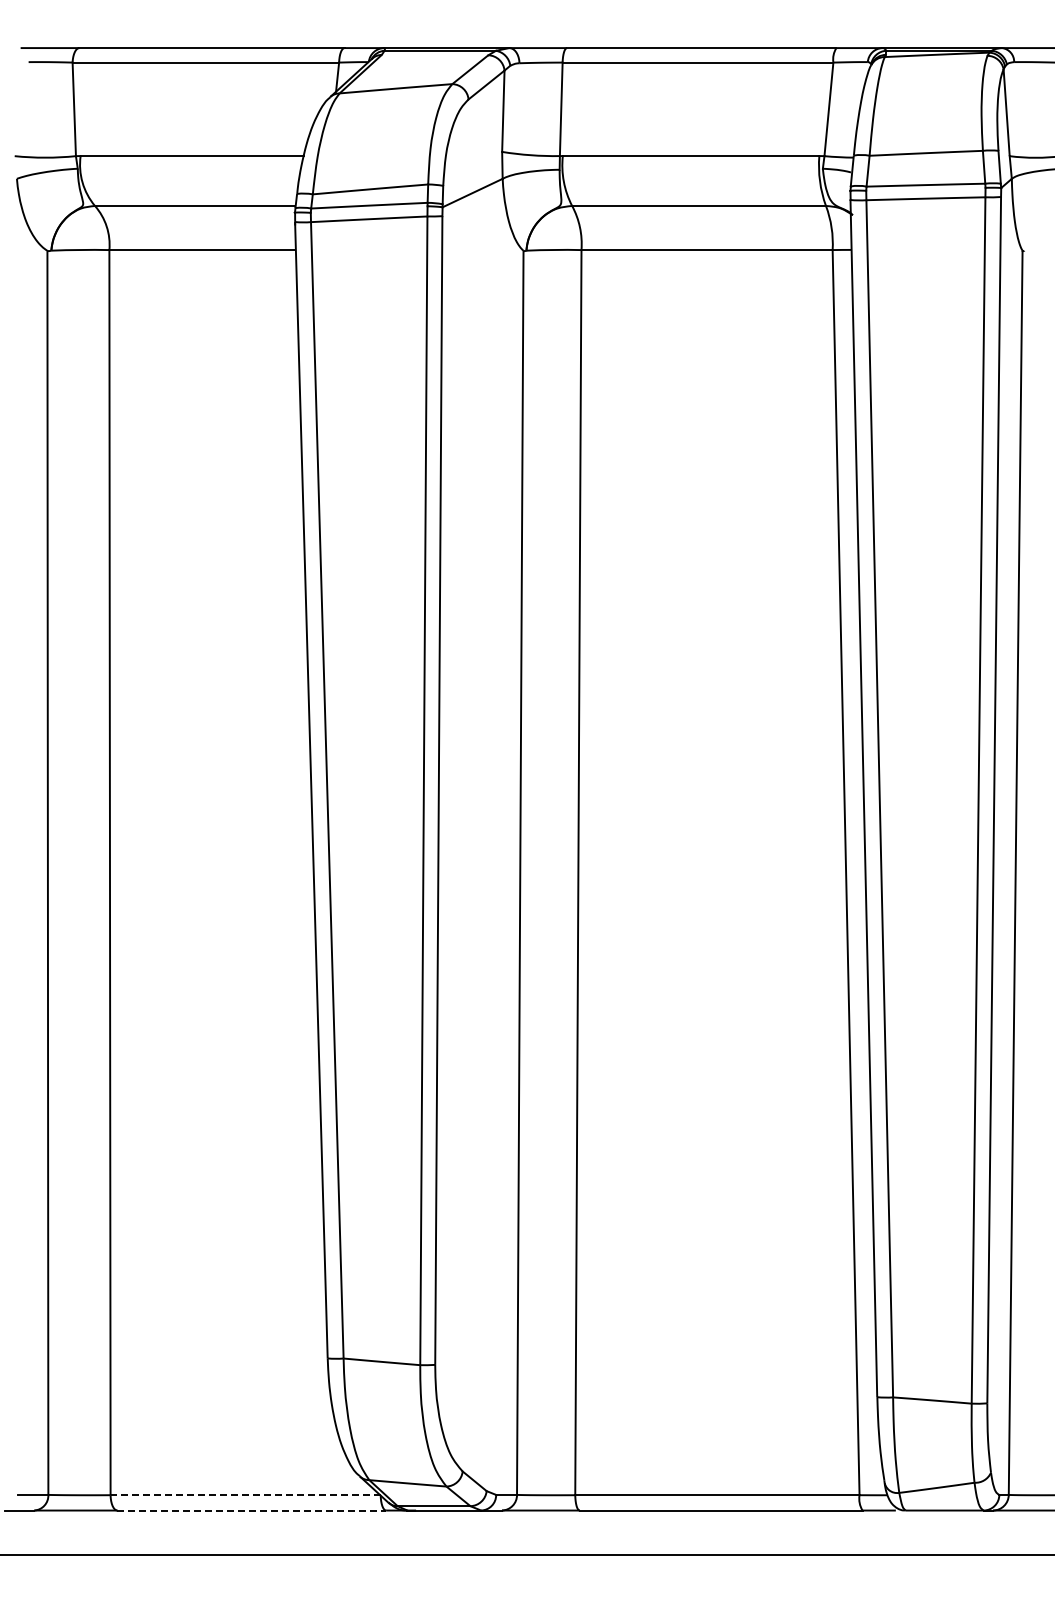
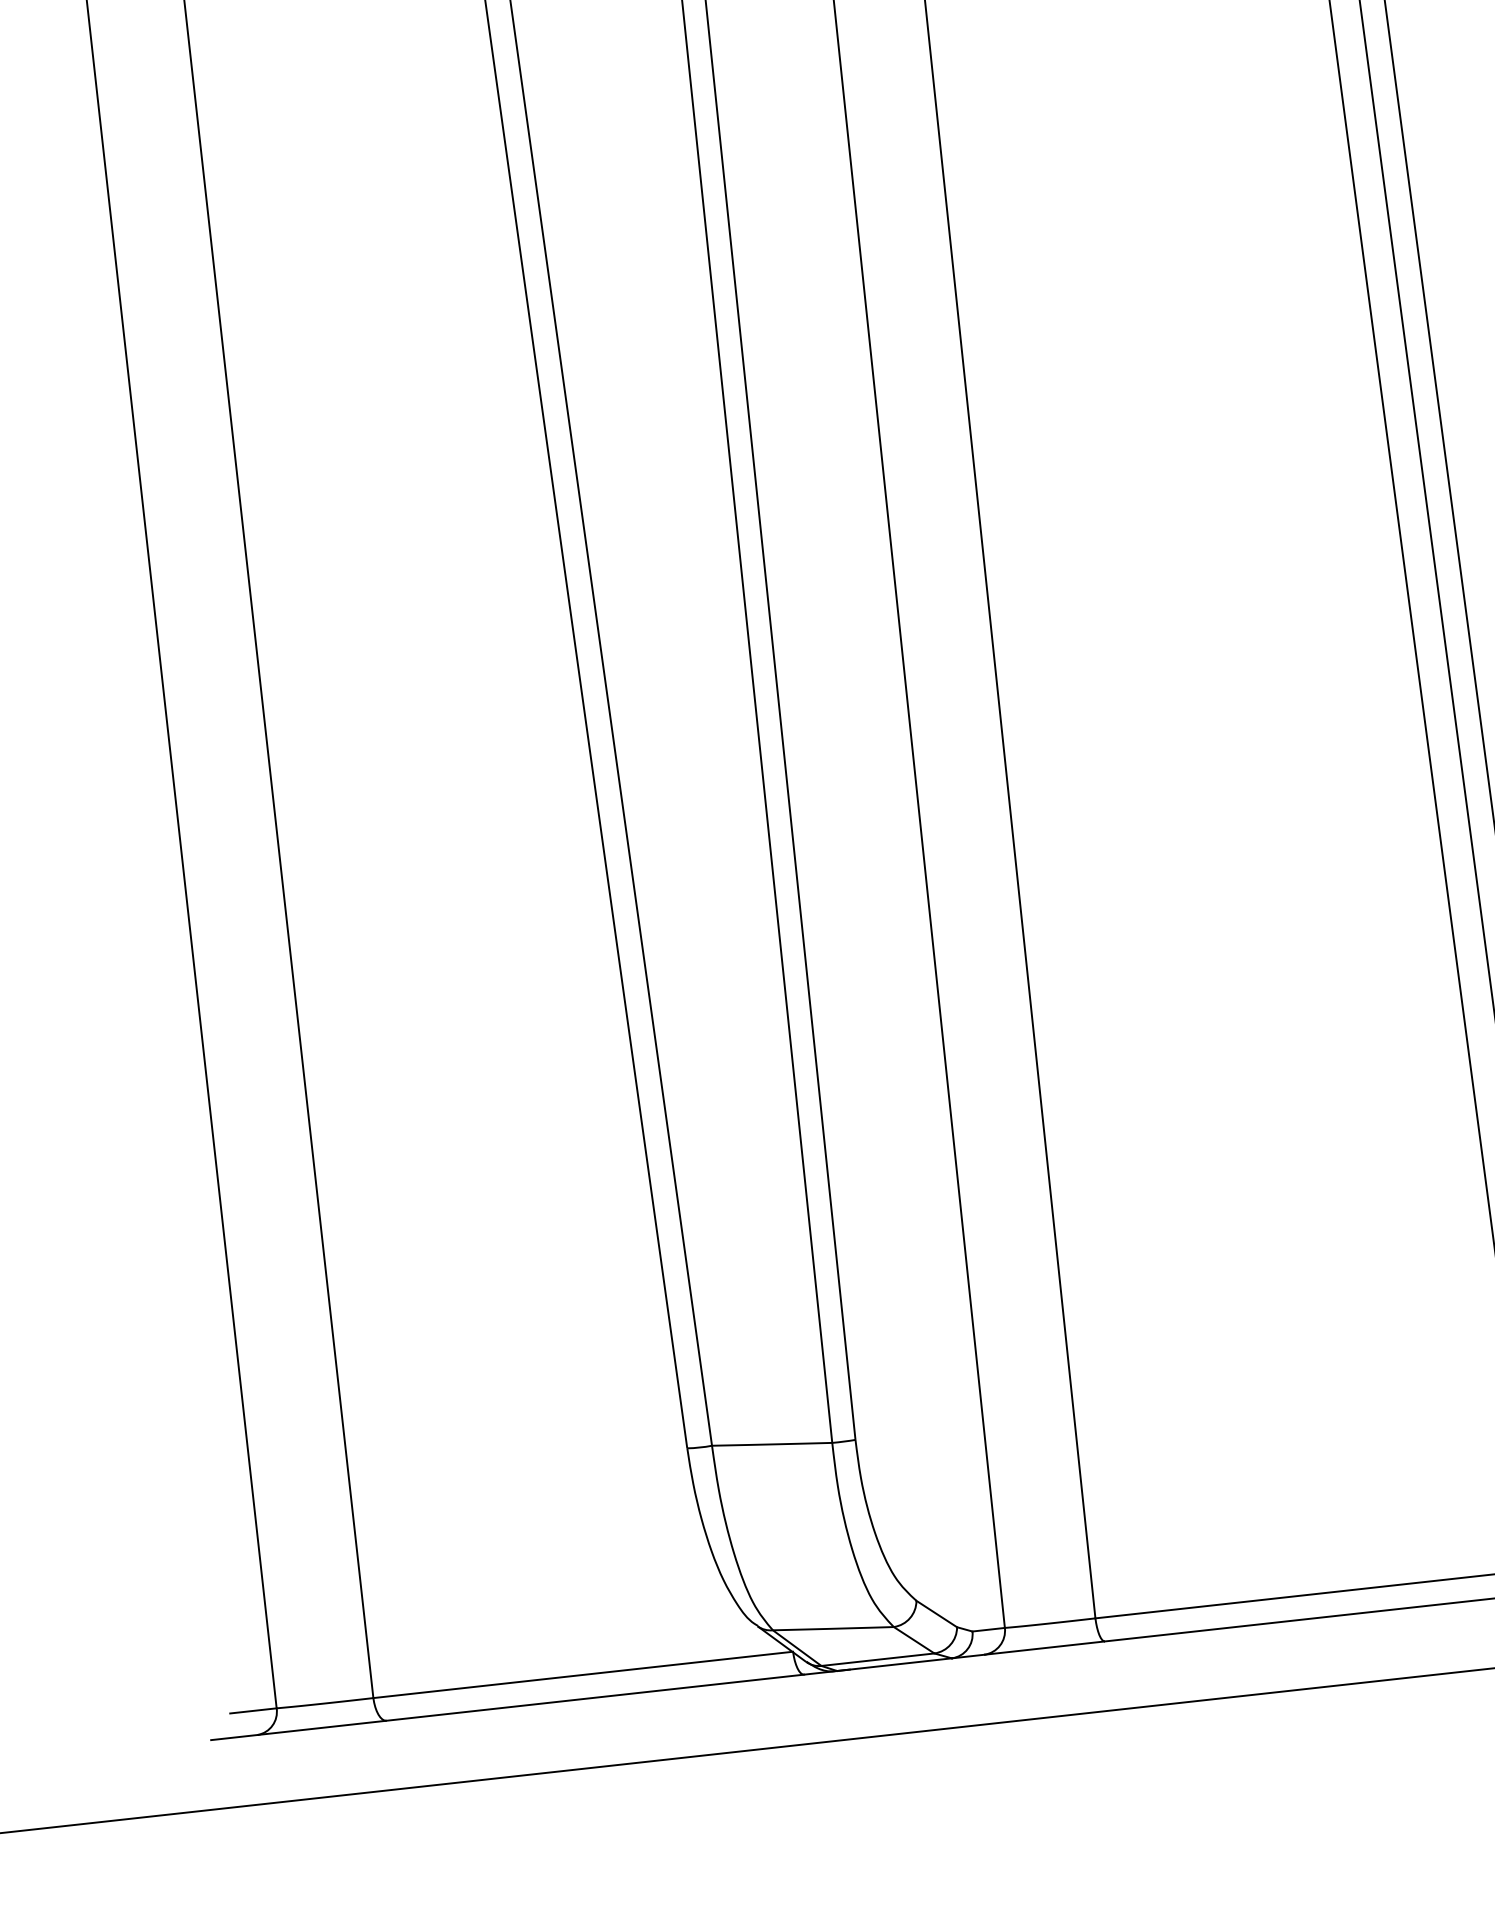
line: (245, 1495) -> (583, 1675), dashed -> solid
line: (252, 1510) -> (596, 1697), dashed -> solid

